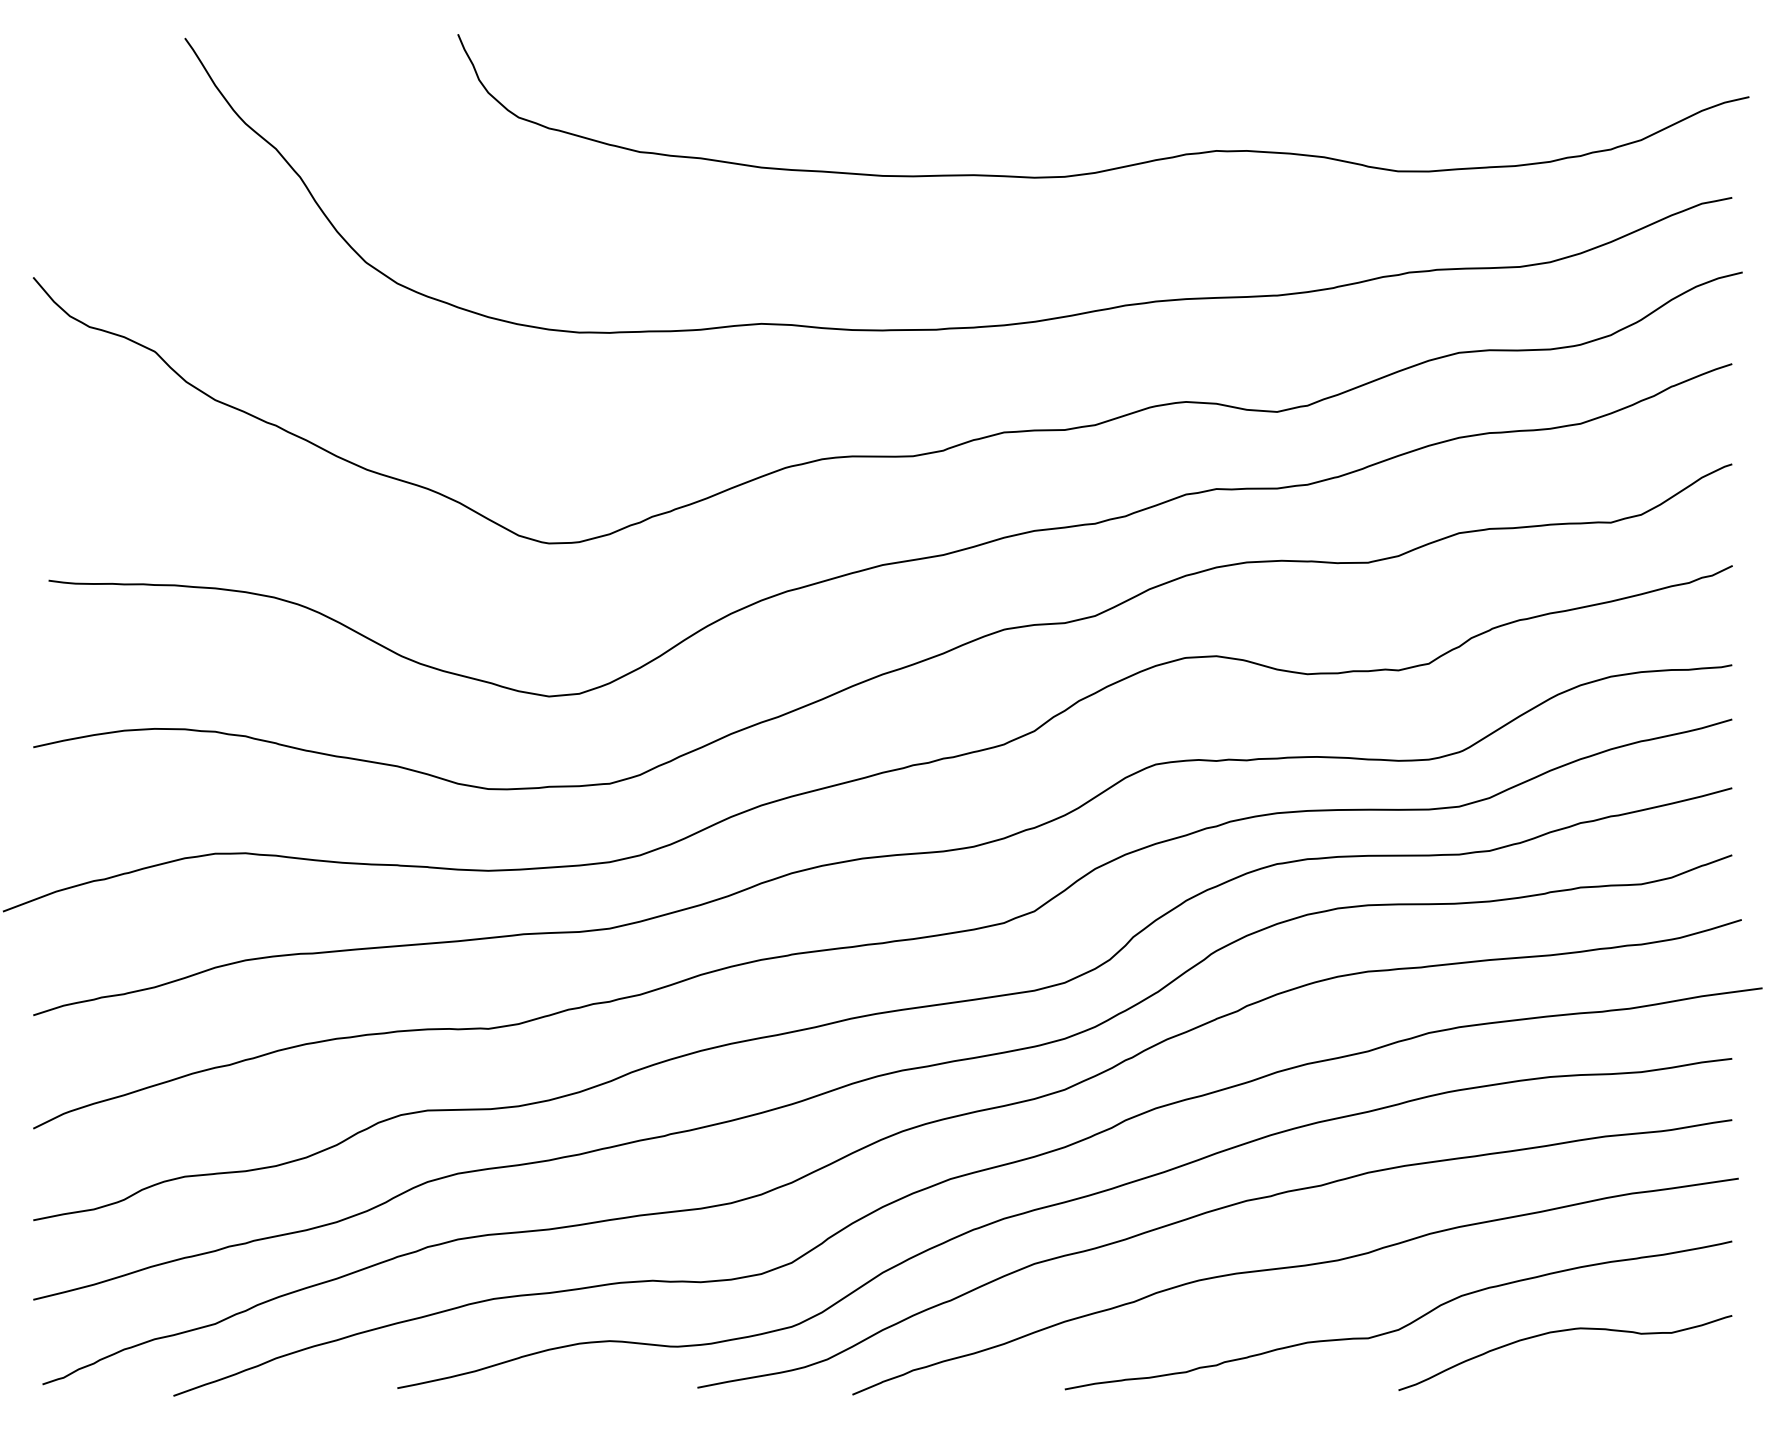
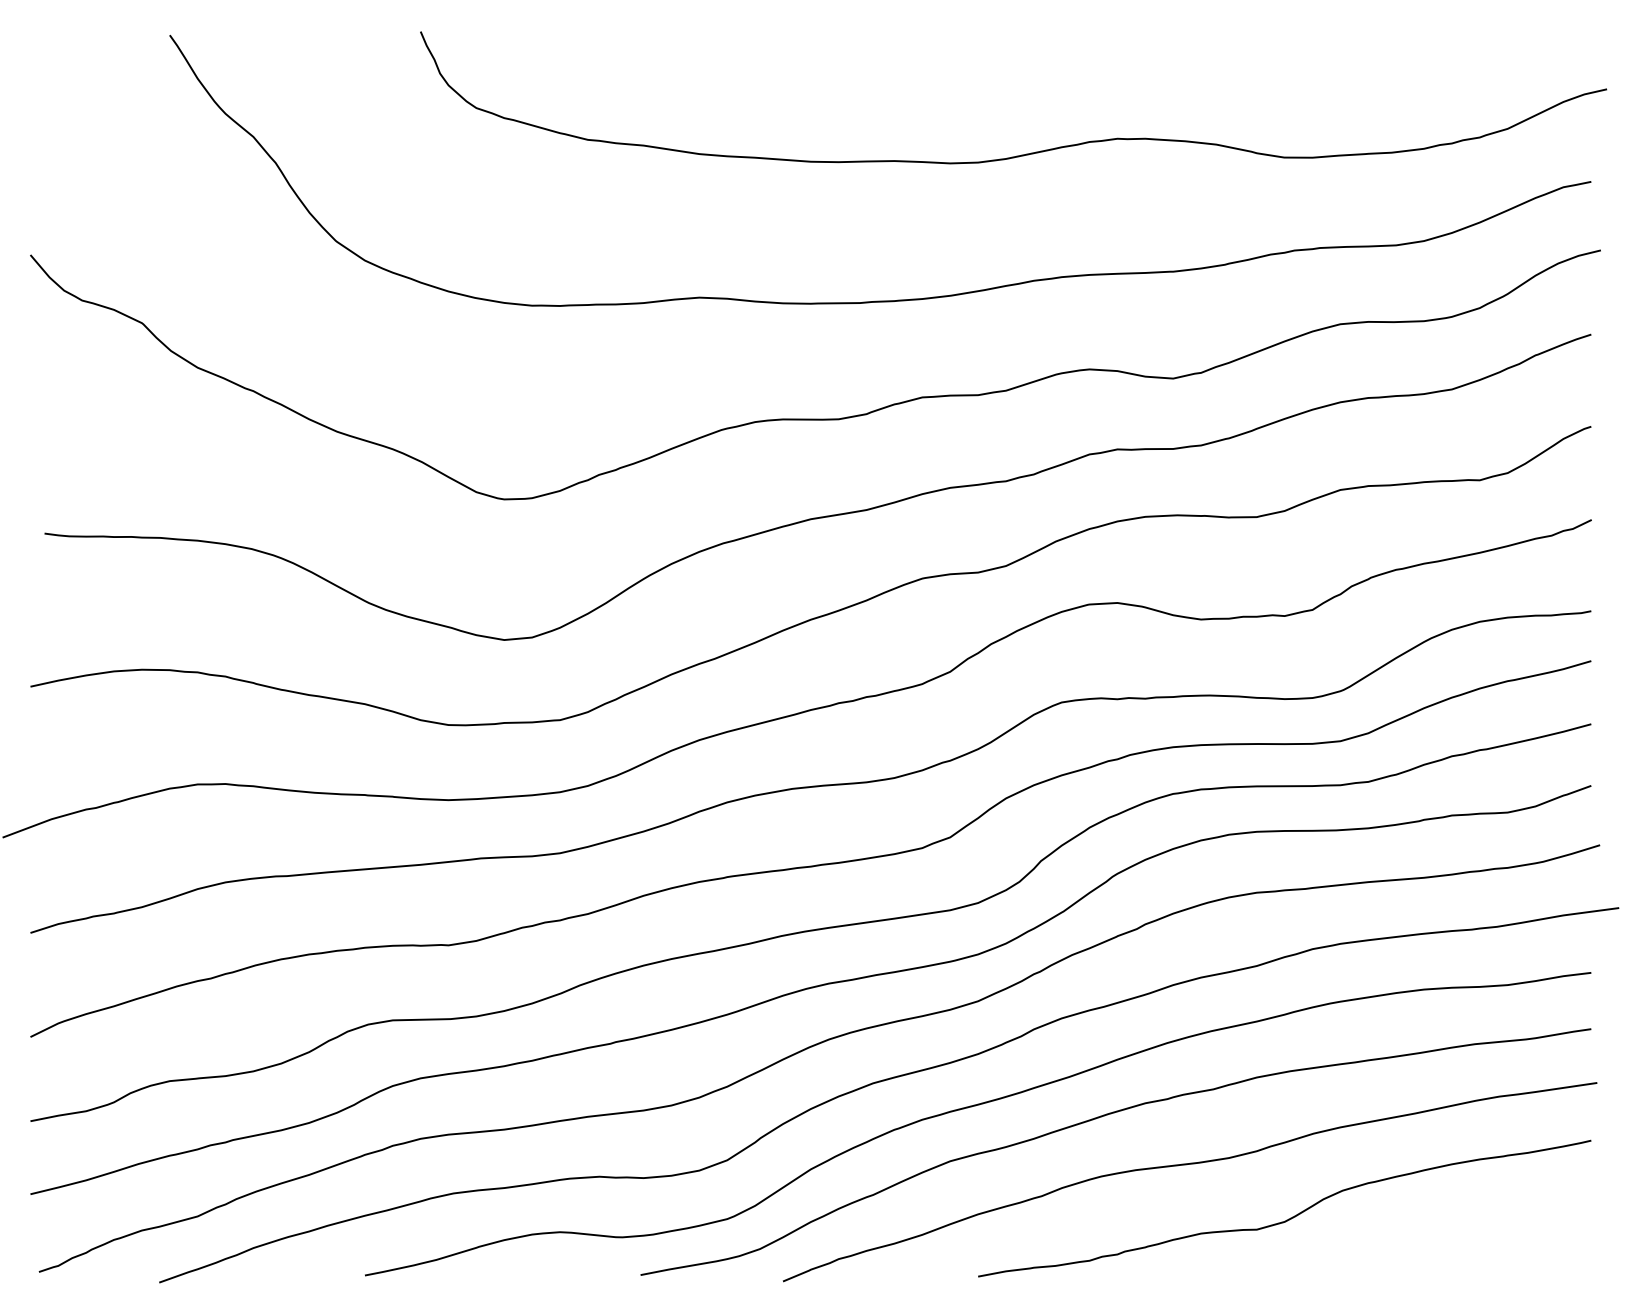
curve: (1558, 1332) -> (1431, 1224), removed

